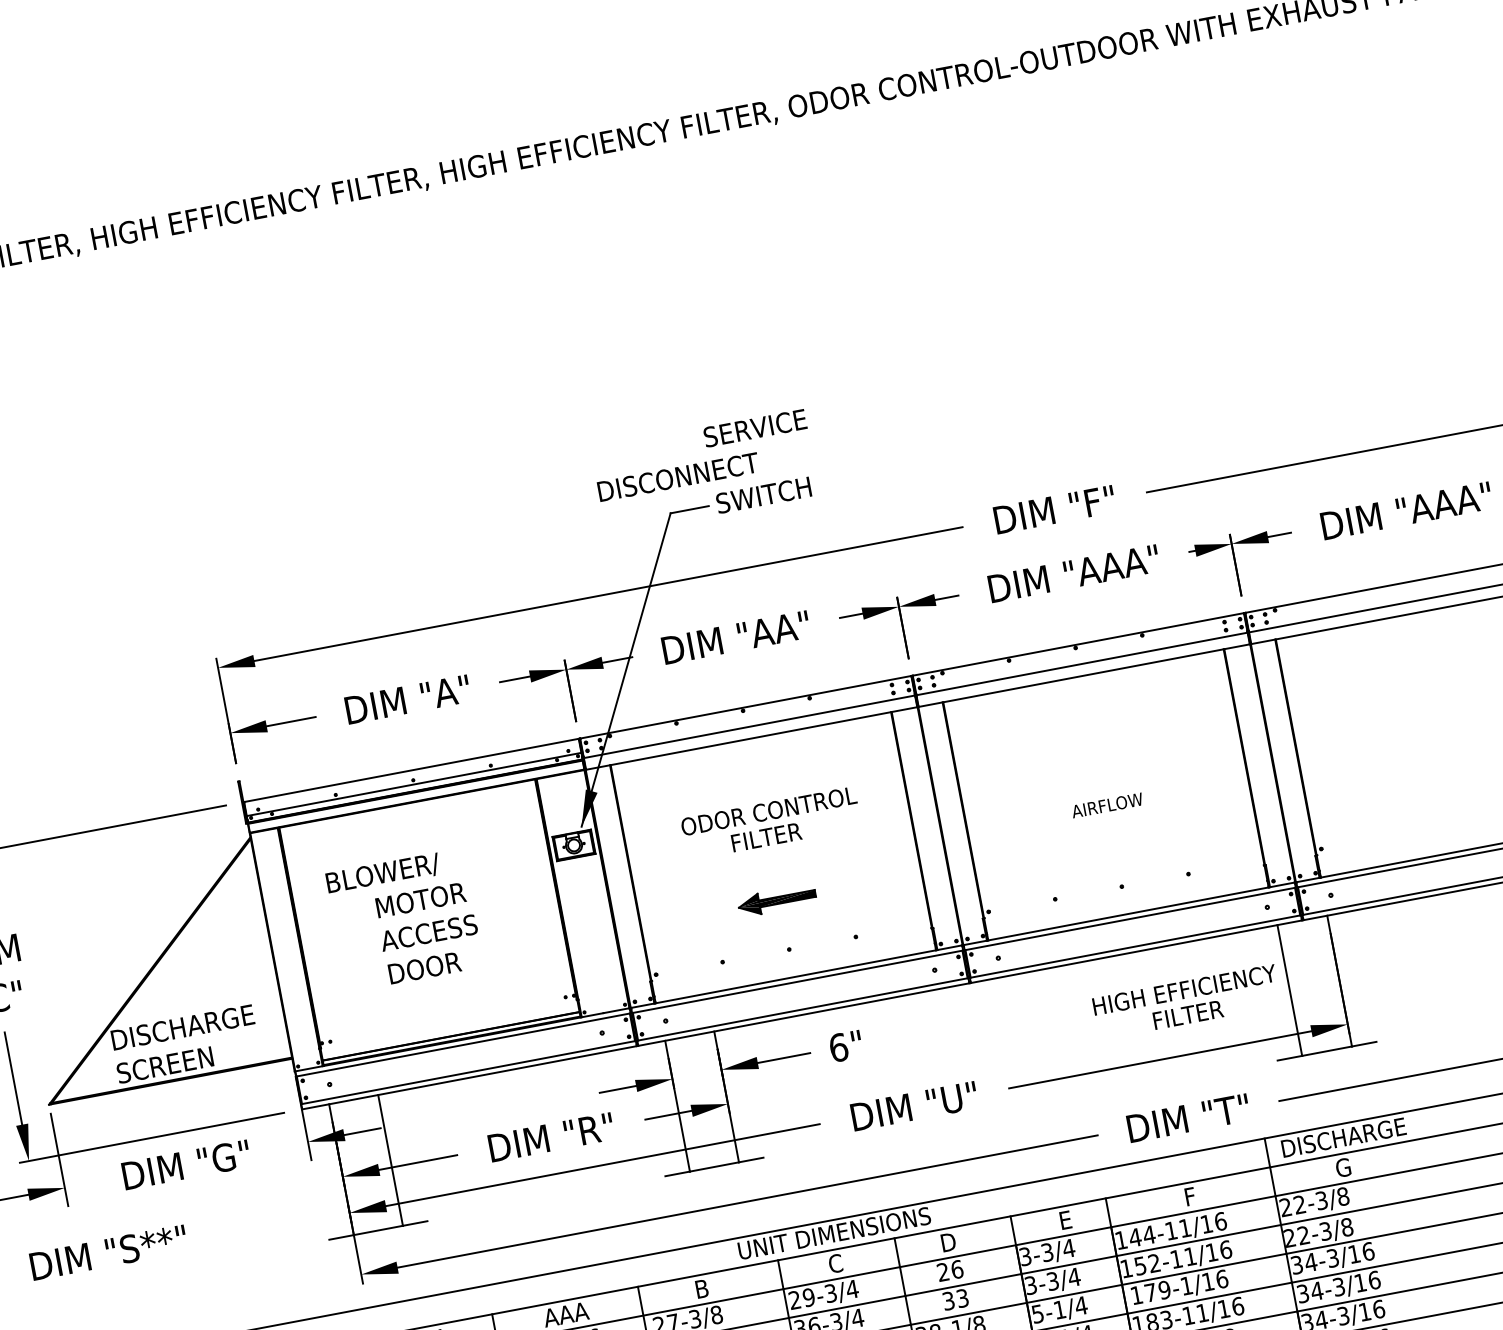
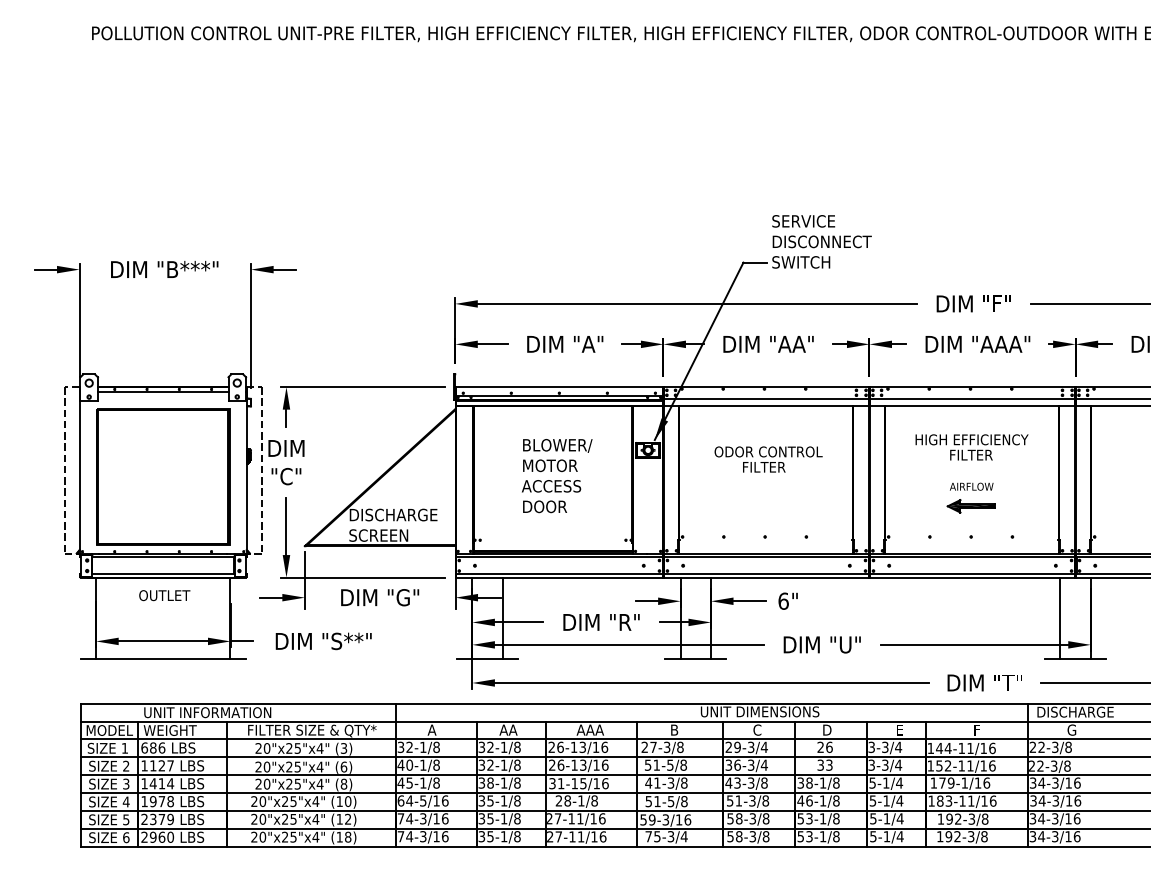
text: (677, 476) -> (821, 241), moved
text: (382, 873) -> (557, 445), moved
part: (775, 901) -> (970, 506), moved
text: (1186, 1002) -> (971, 447), moved

